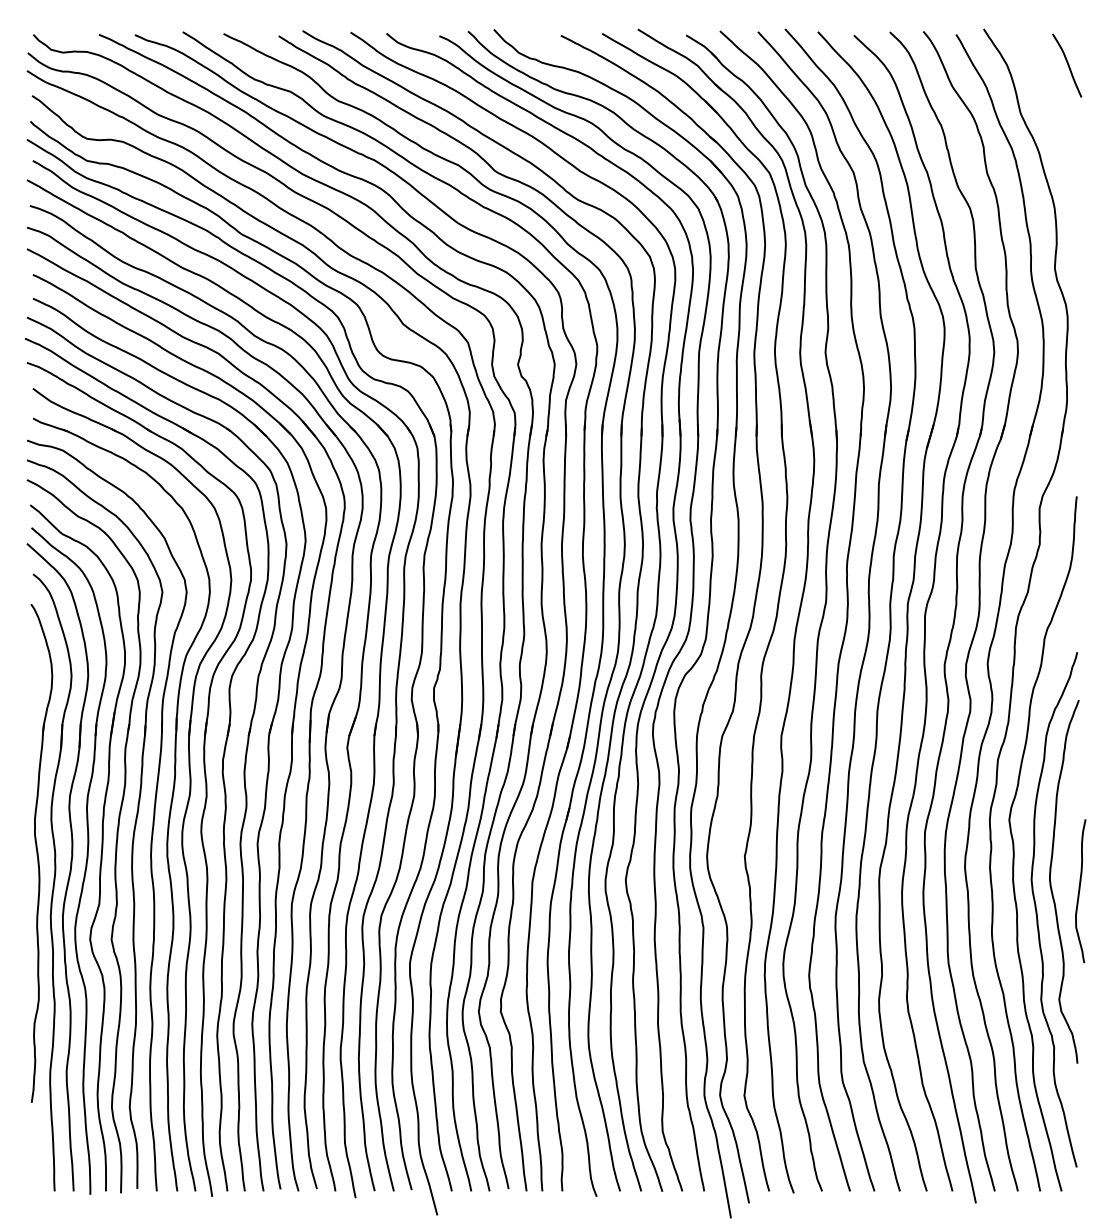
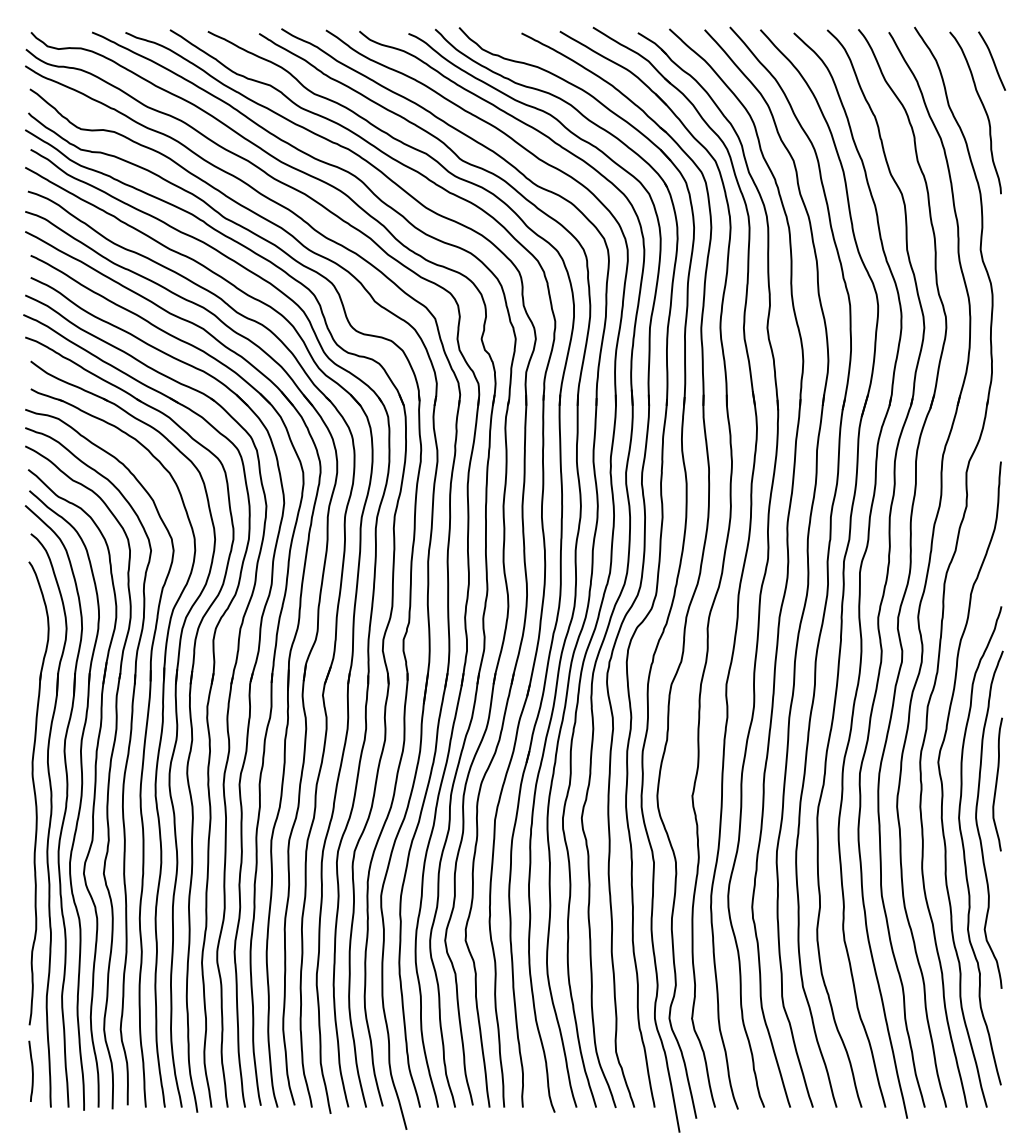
curve: (1057, 116) -> (983, 108), added
curve: (1080, 891) -> (997, 784), moved
curve: (33, 1151) -> (31, 1070), added

